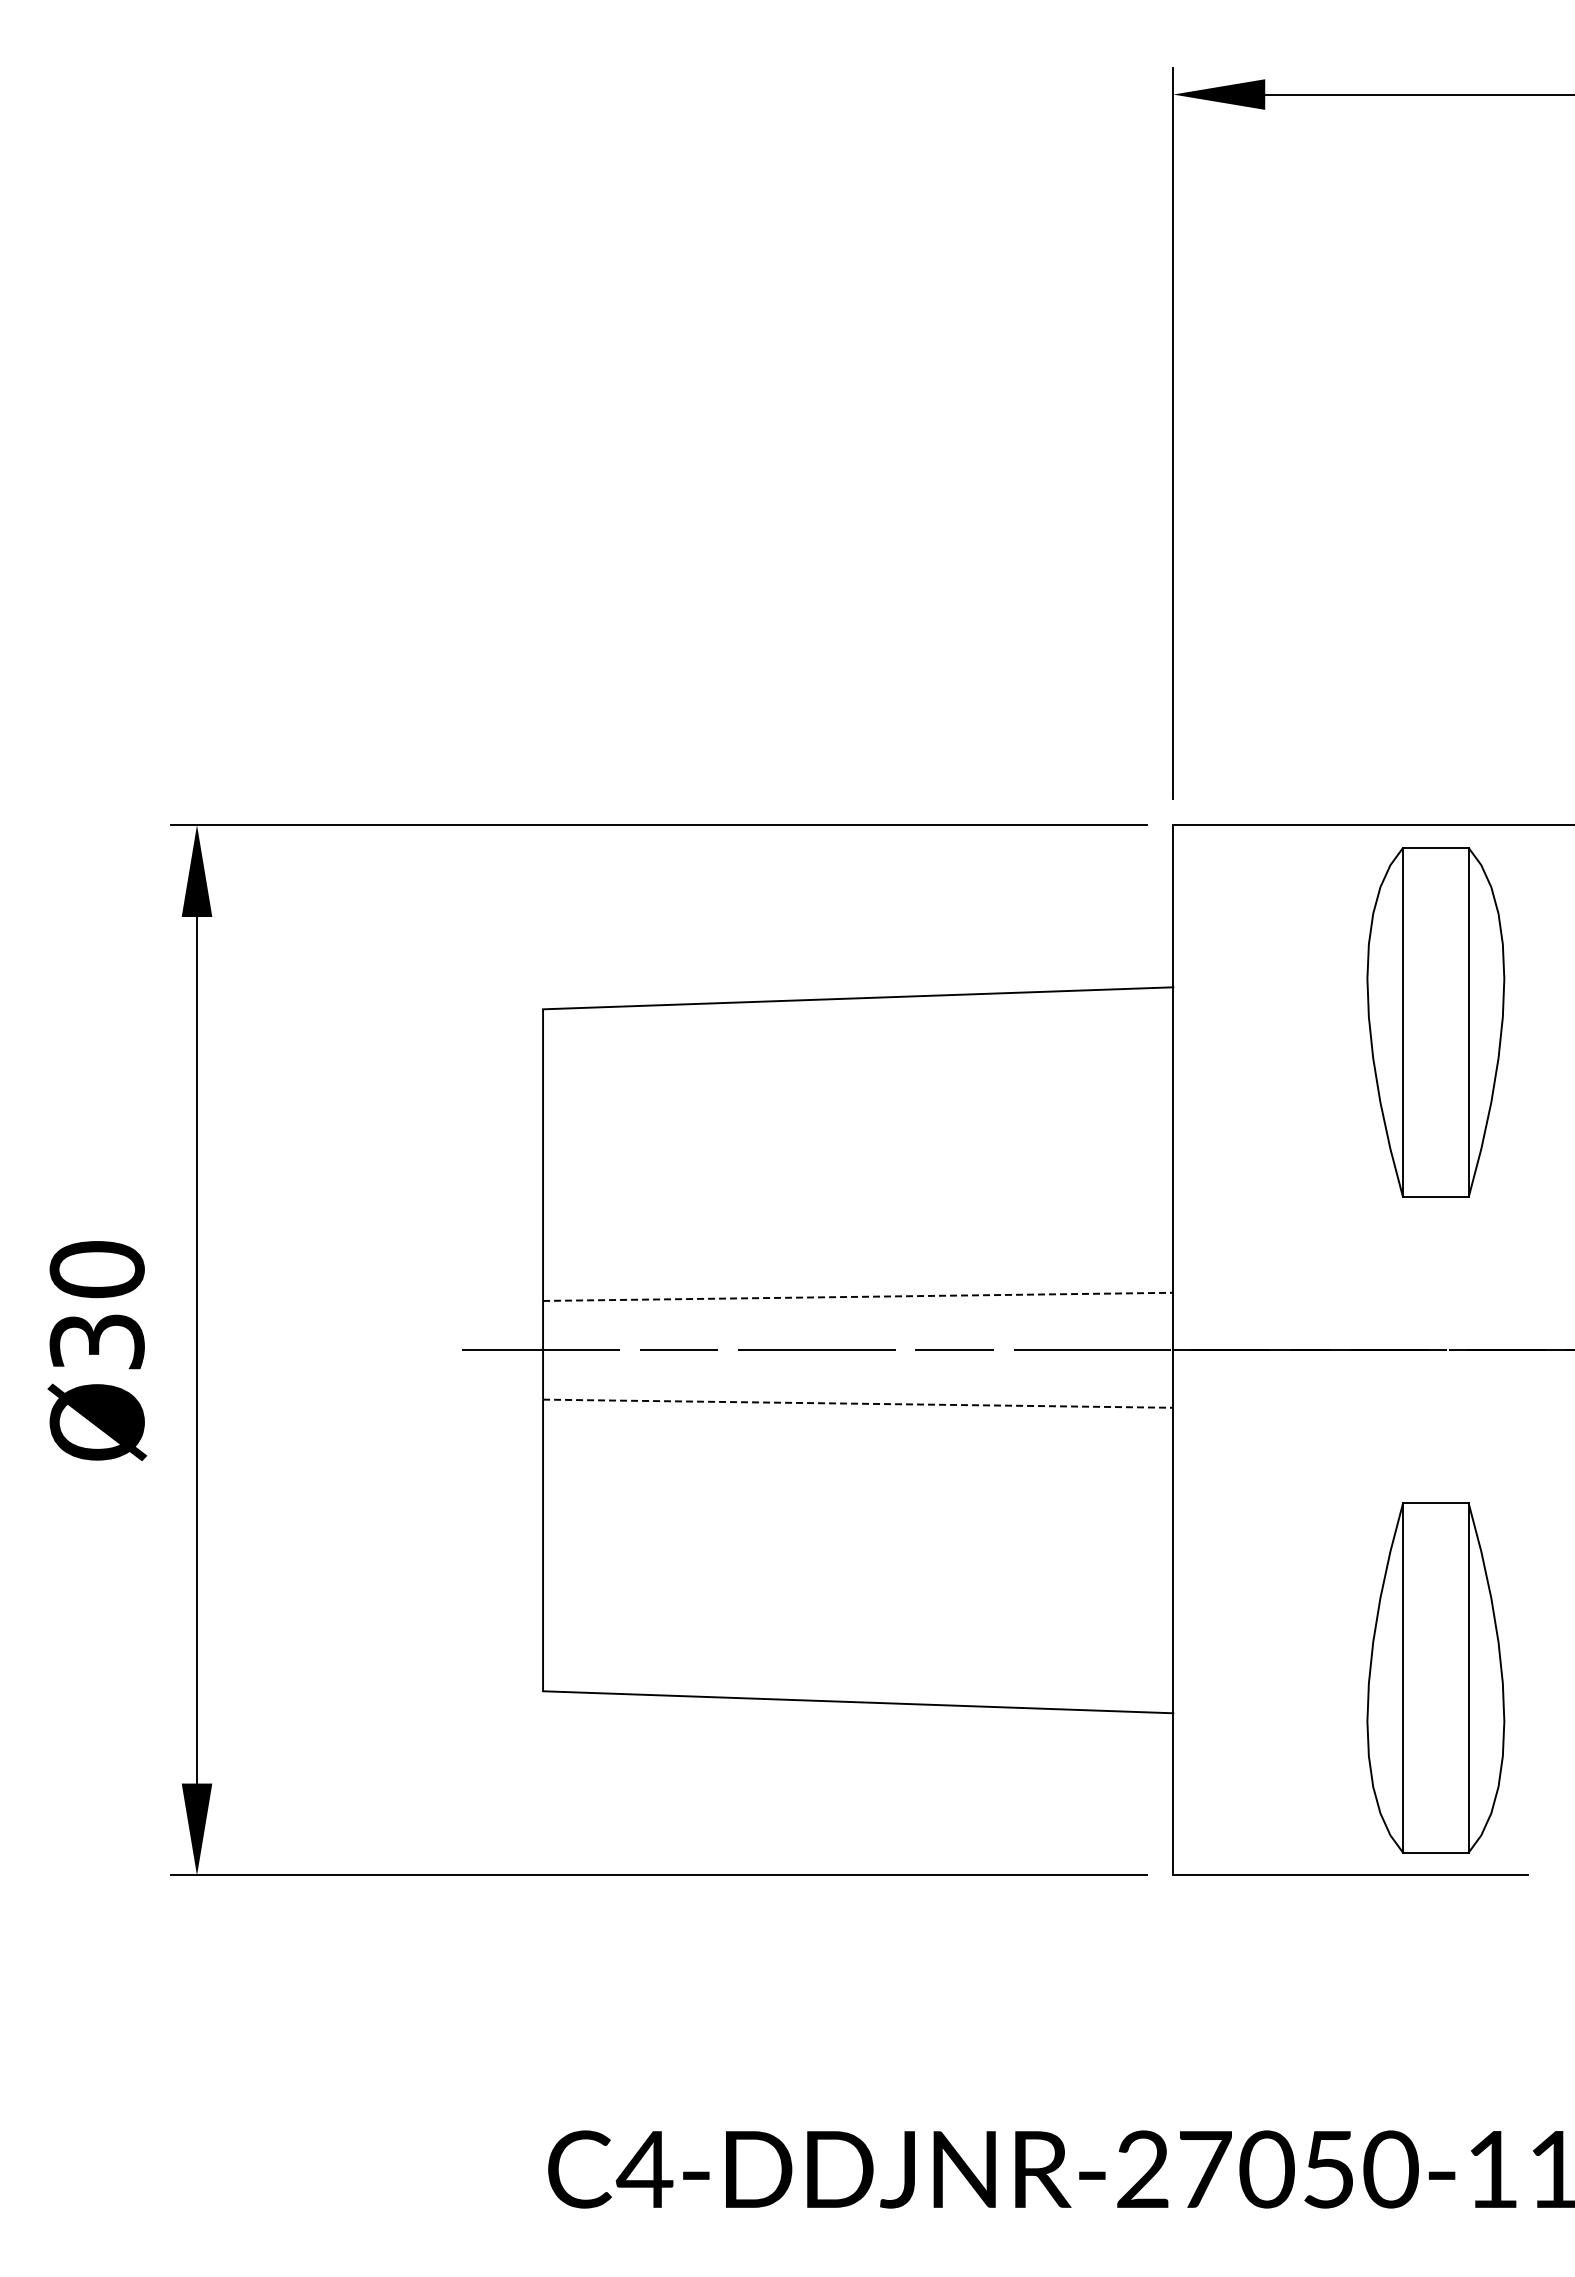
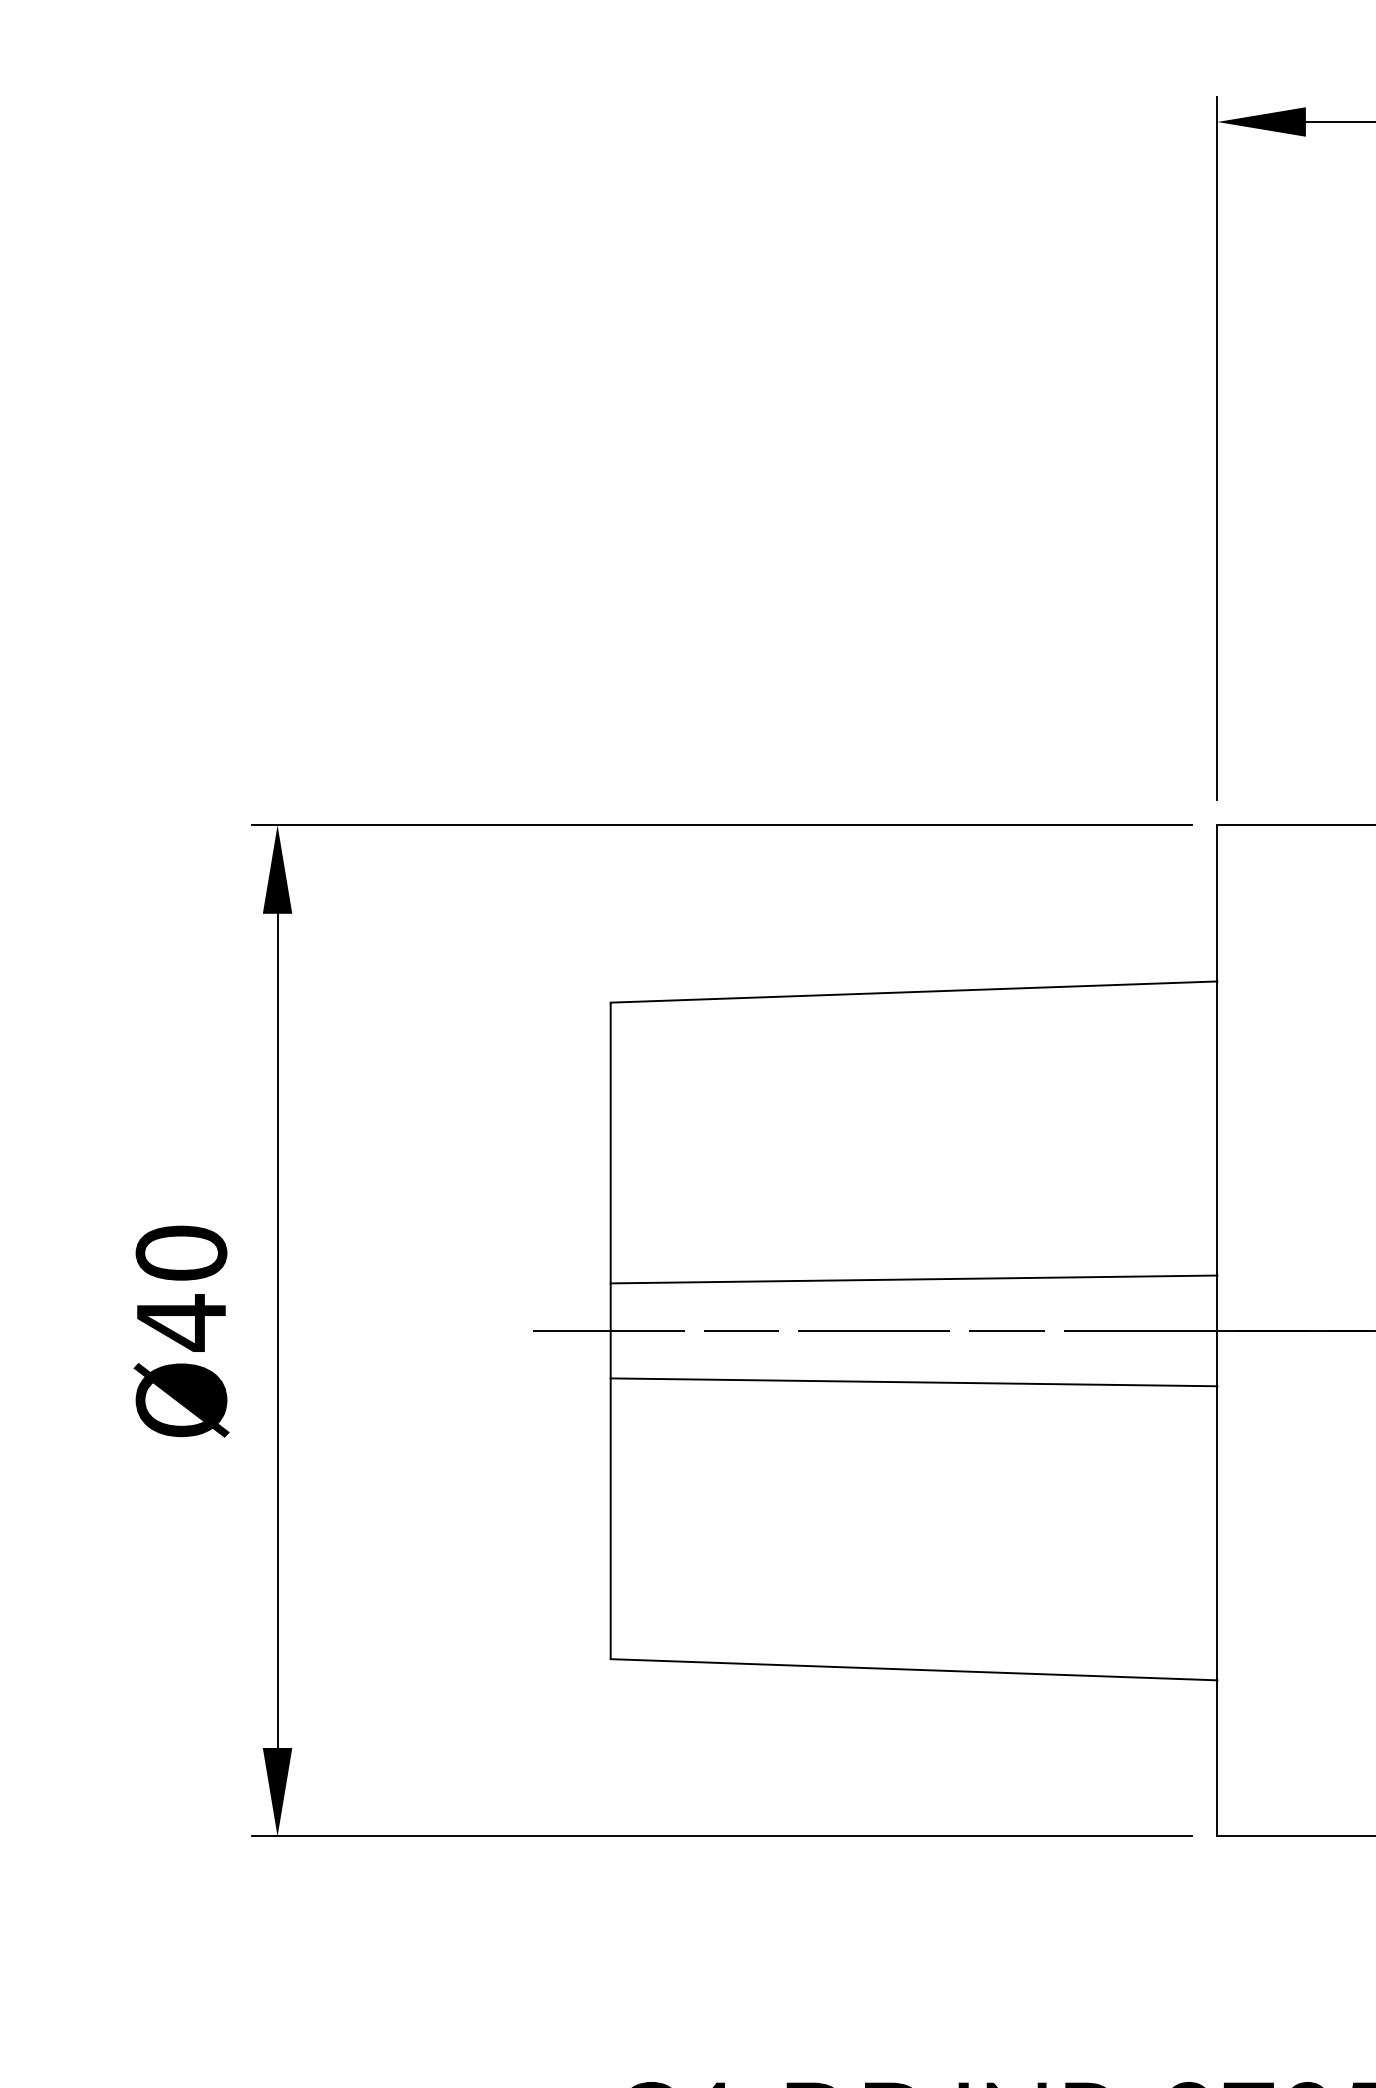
line: (858, 1296) -> (914, 1279), dashed -> solid
text: (96, 1342) -> (180, 1323), Ø30 -> Ø40
line: (858, 1403) -> (914, 1382), dashed -> solid

